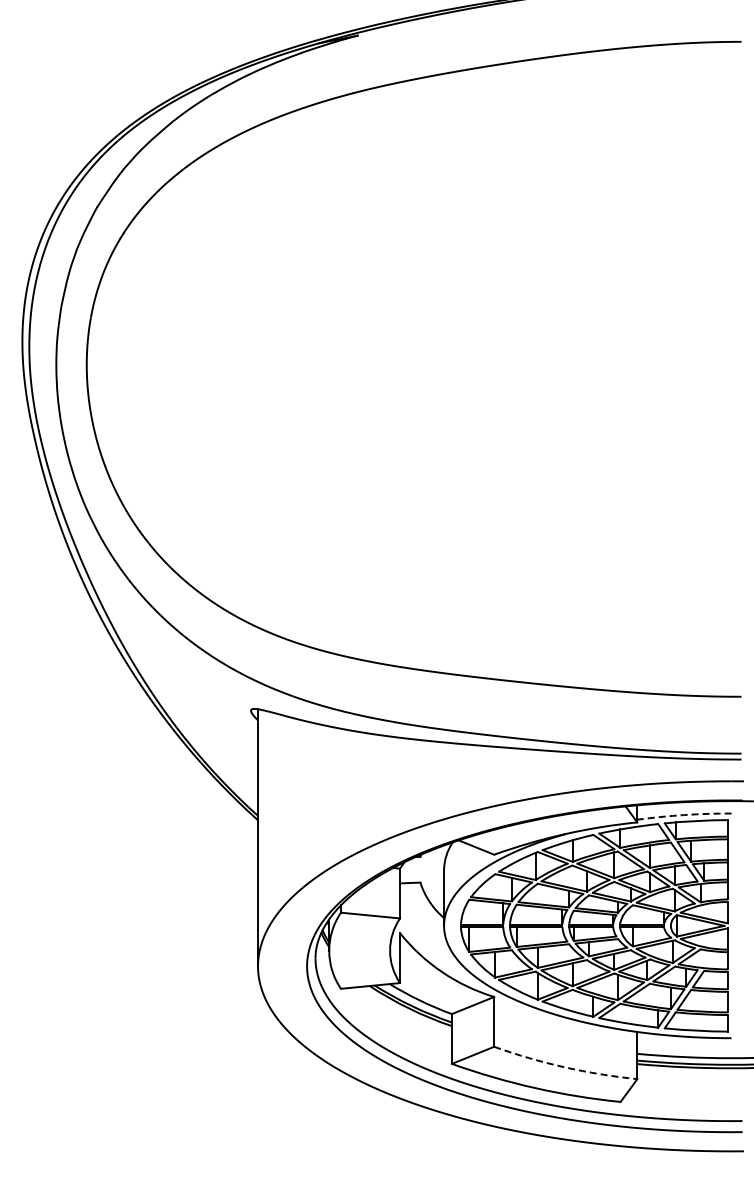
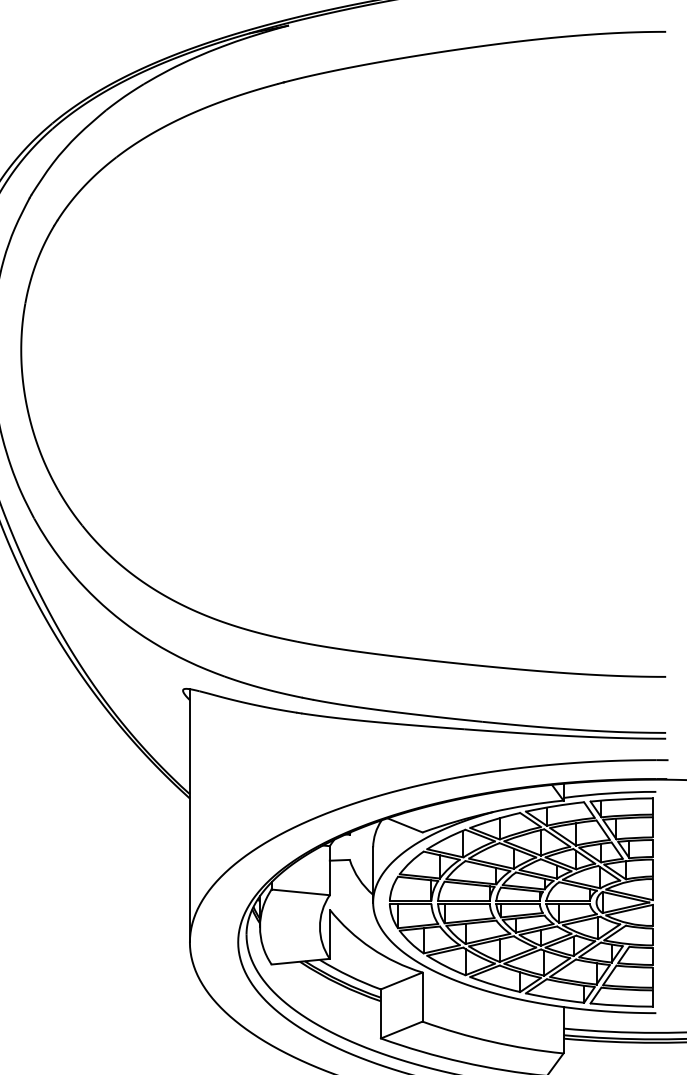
arc: (684, 815) -> (609, 793), dashed -> solid
arc: (564, 1067) -> (491, 1042), dashed -> solid

